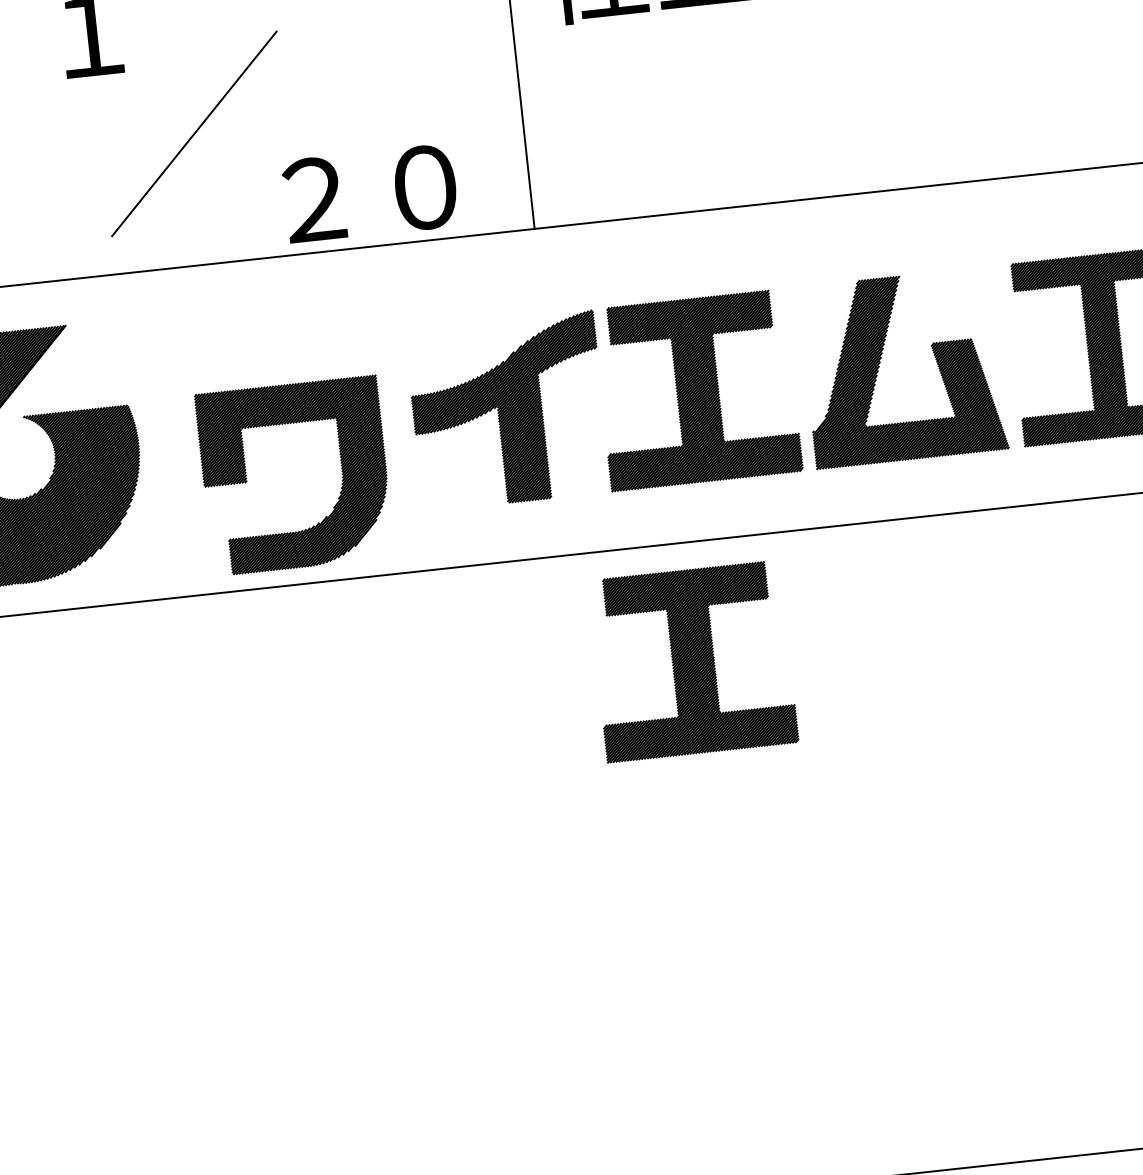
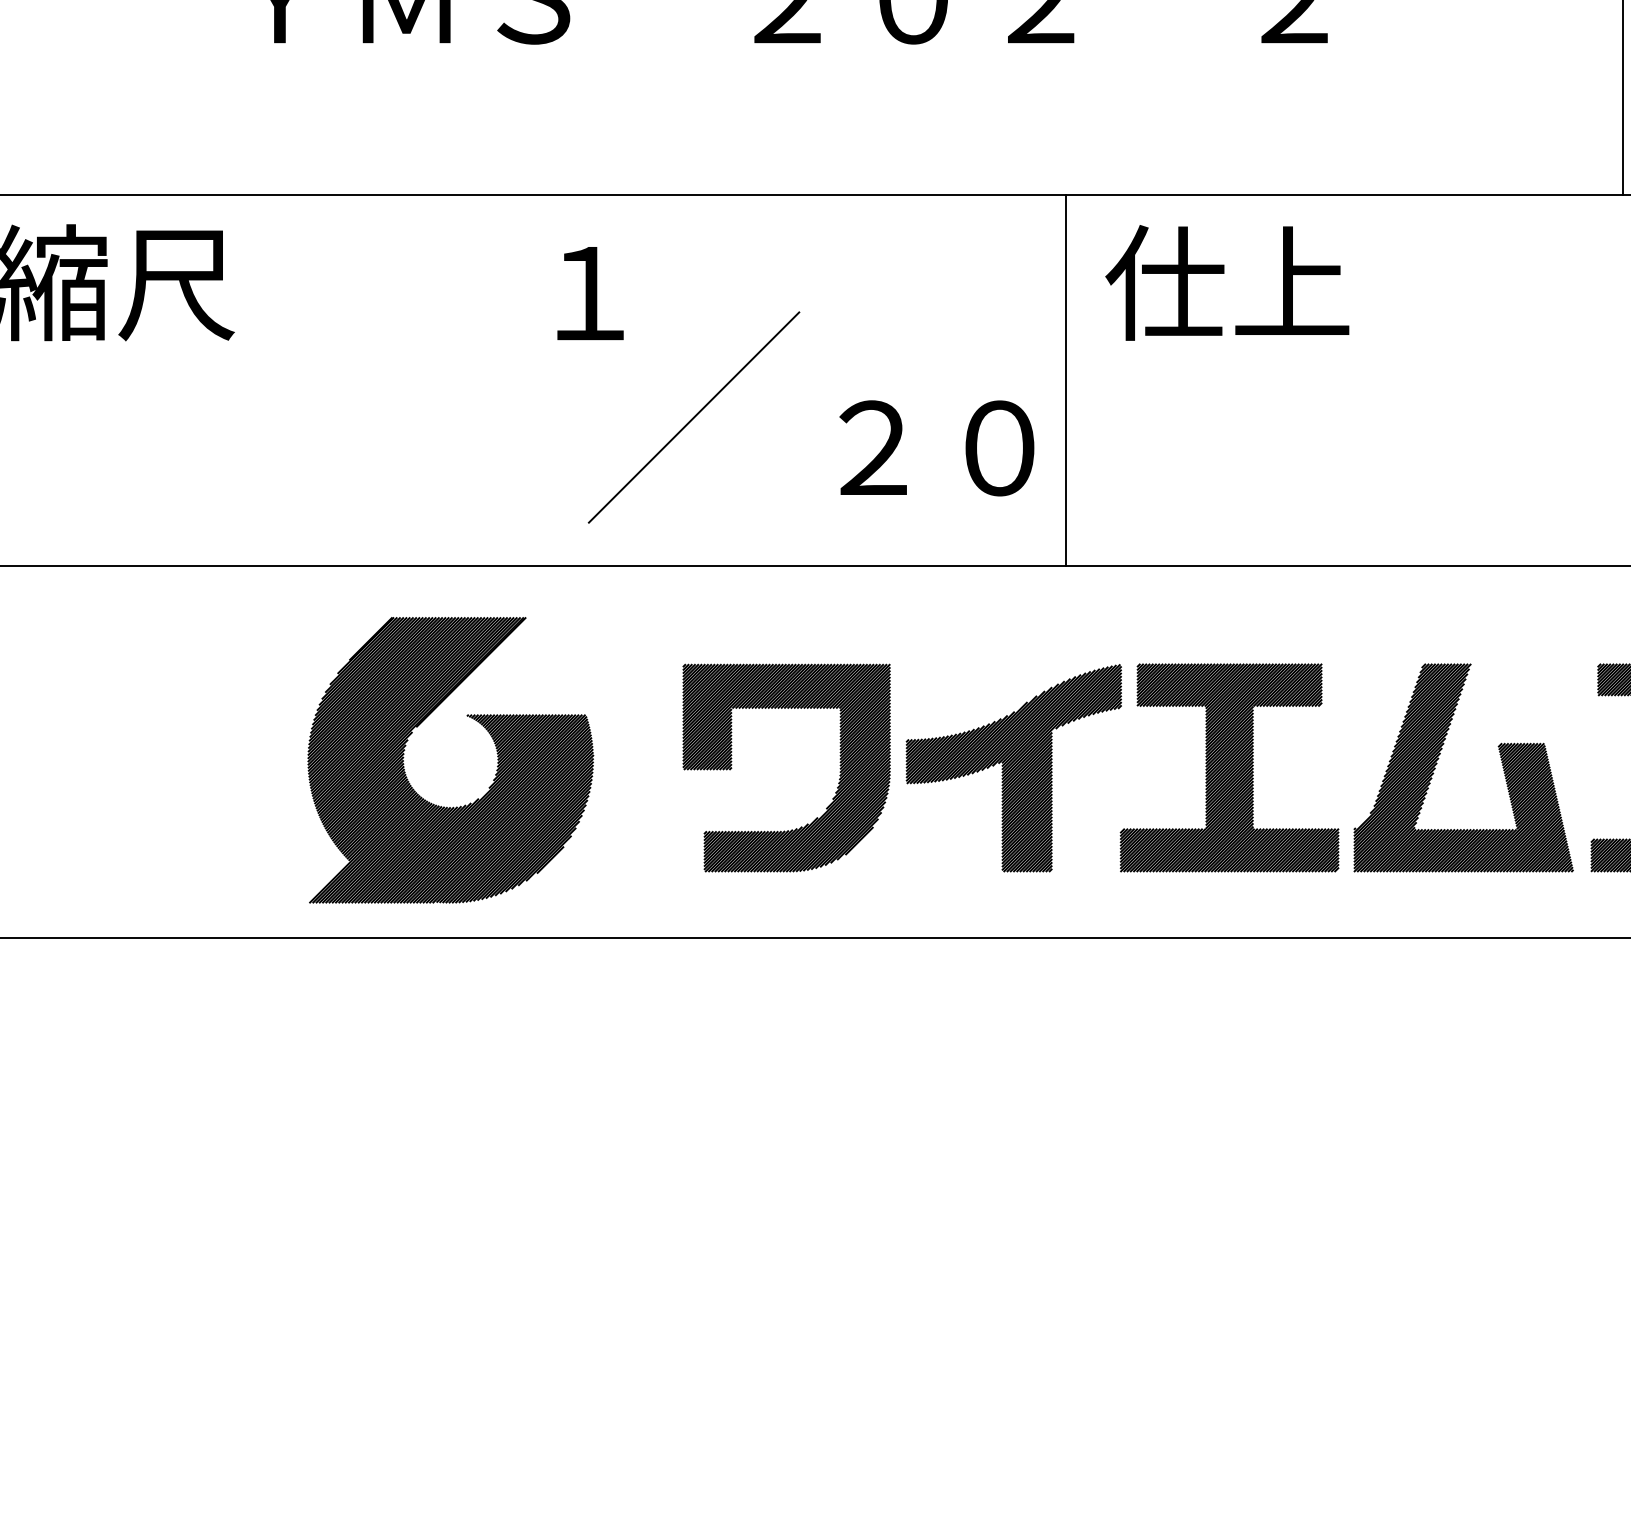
text: (369, 193) -> (936, 448), moved
part: (341, 471) -> (839, 768), moved
part: (693, 661) -> (1191, 1072), removed

